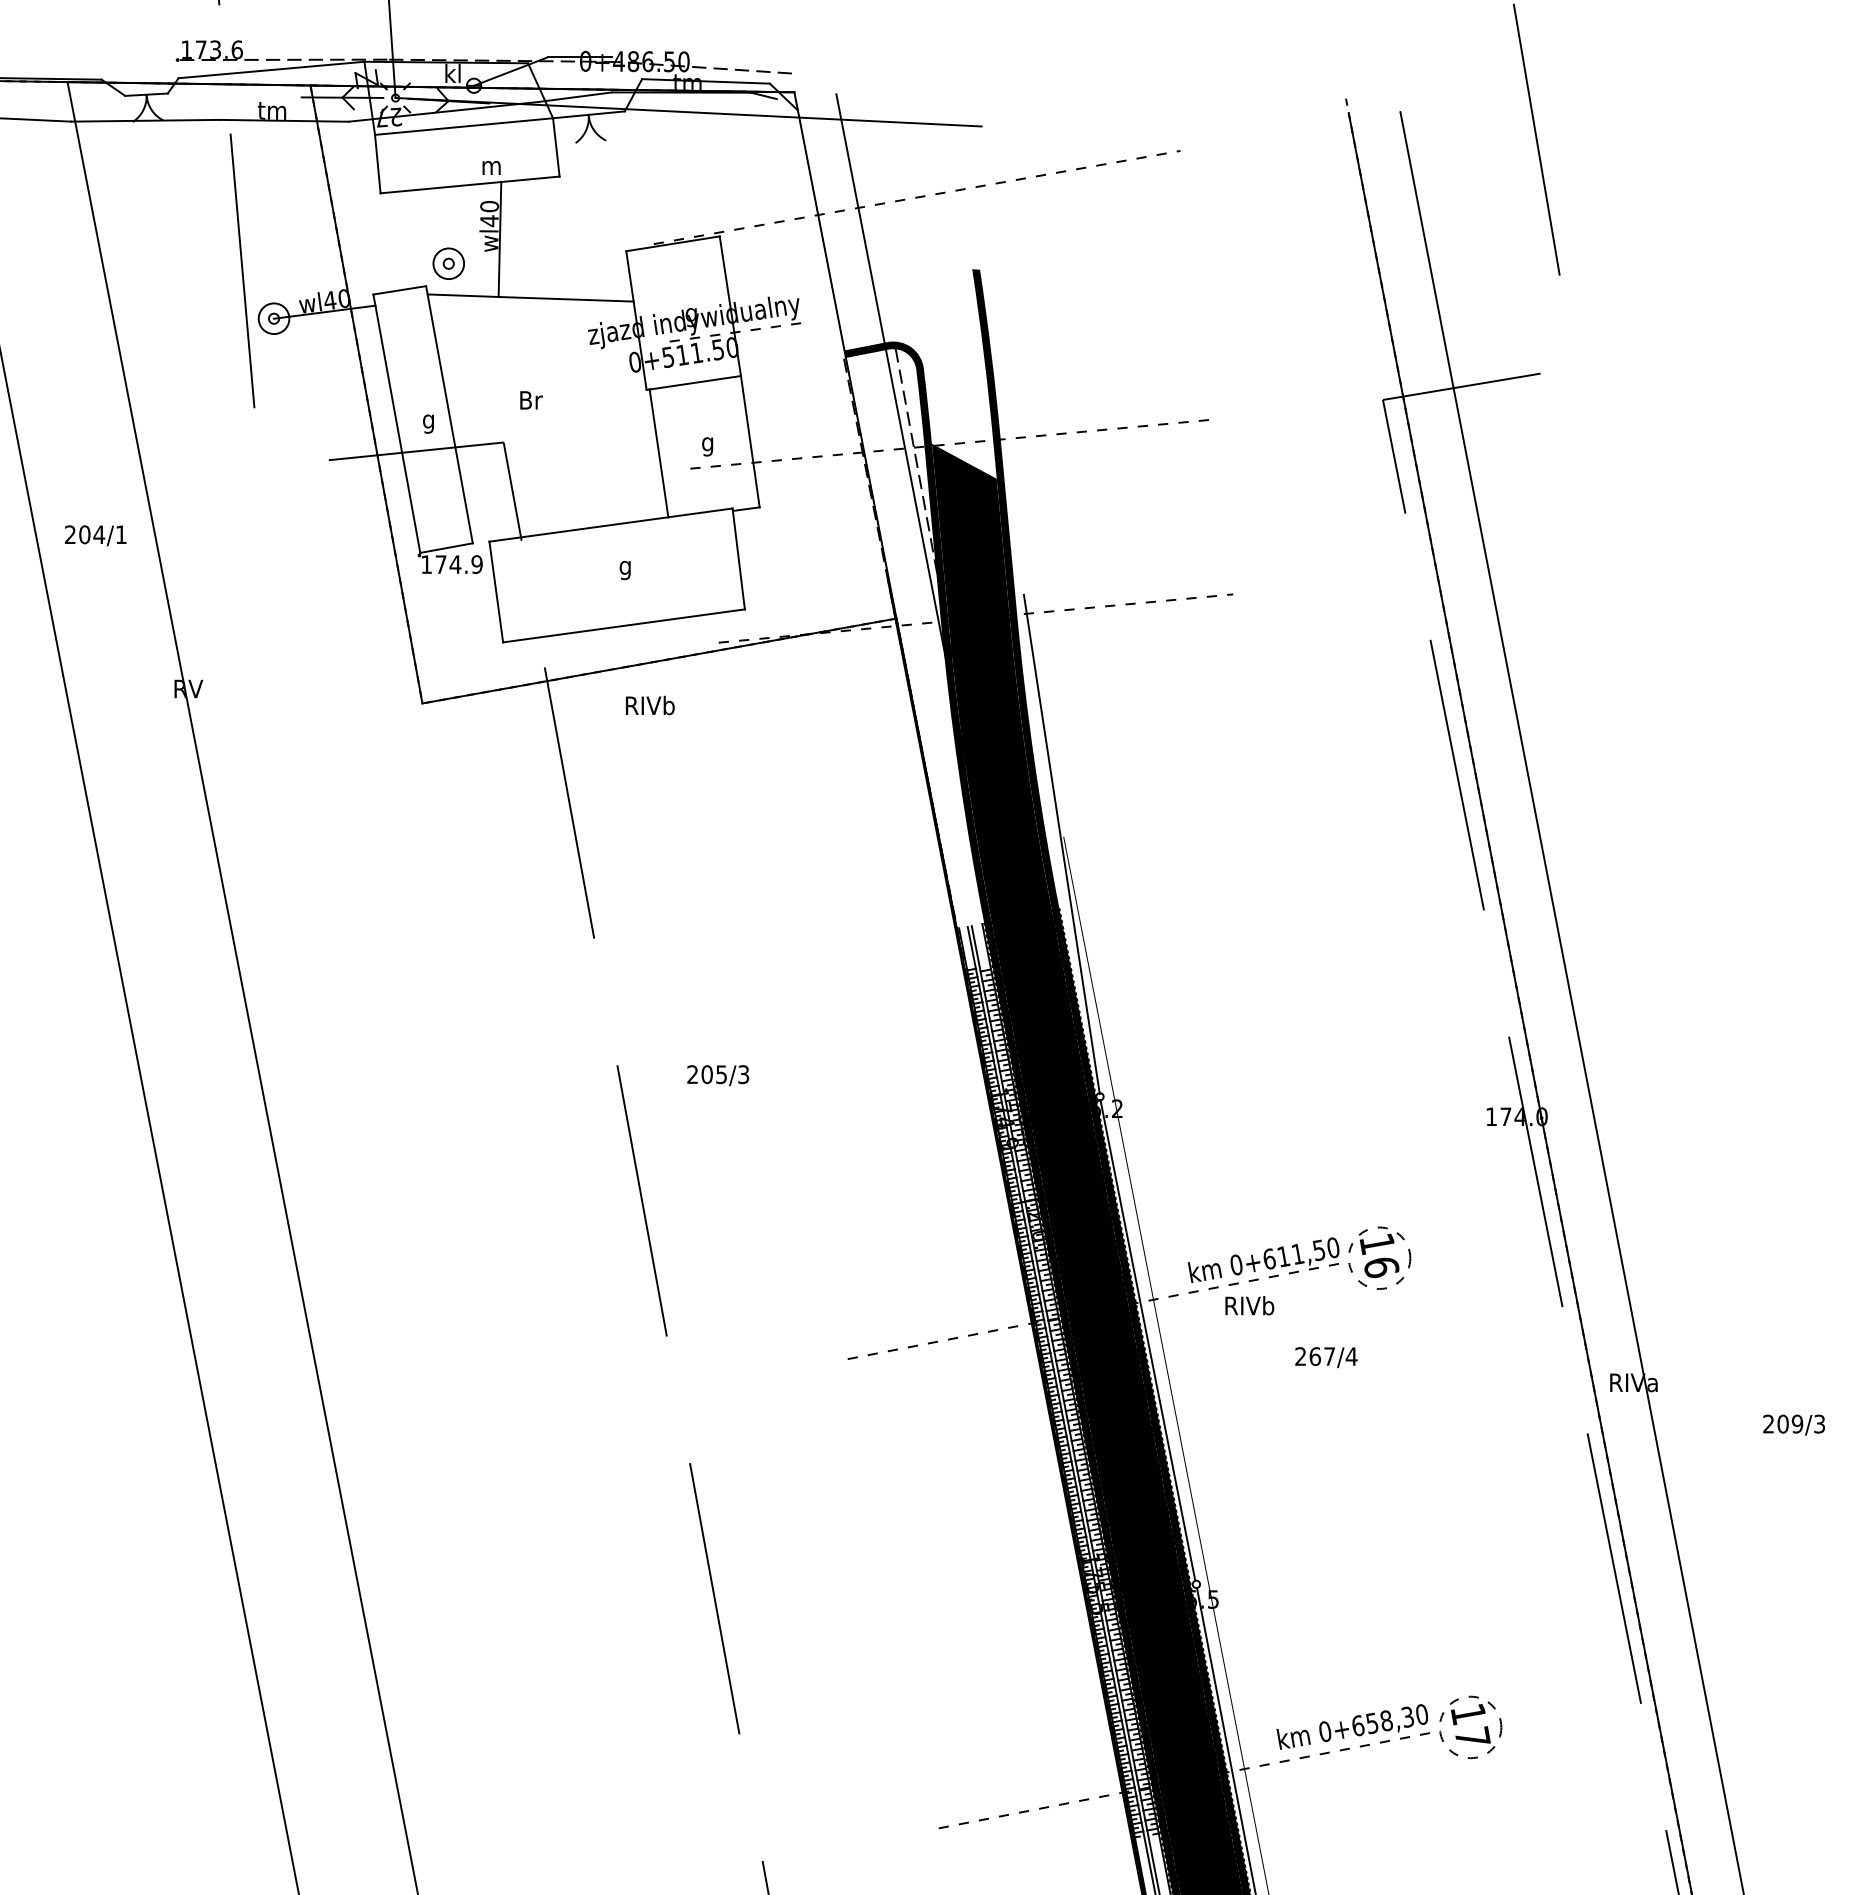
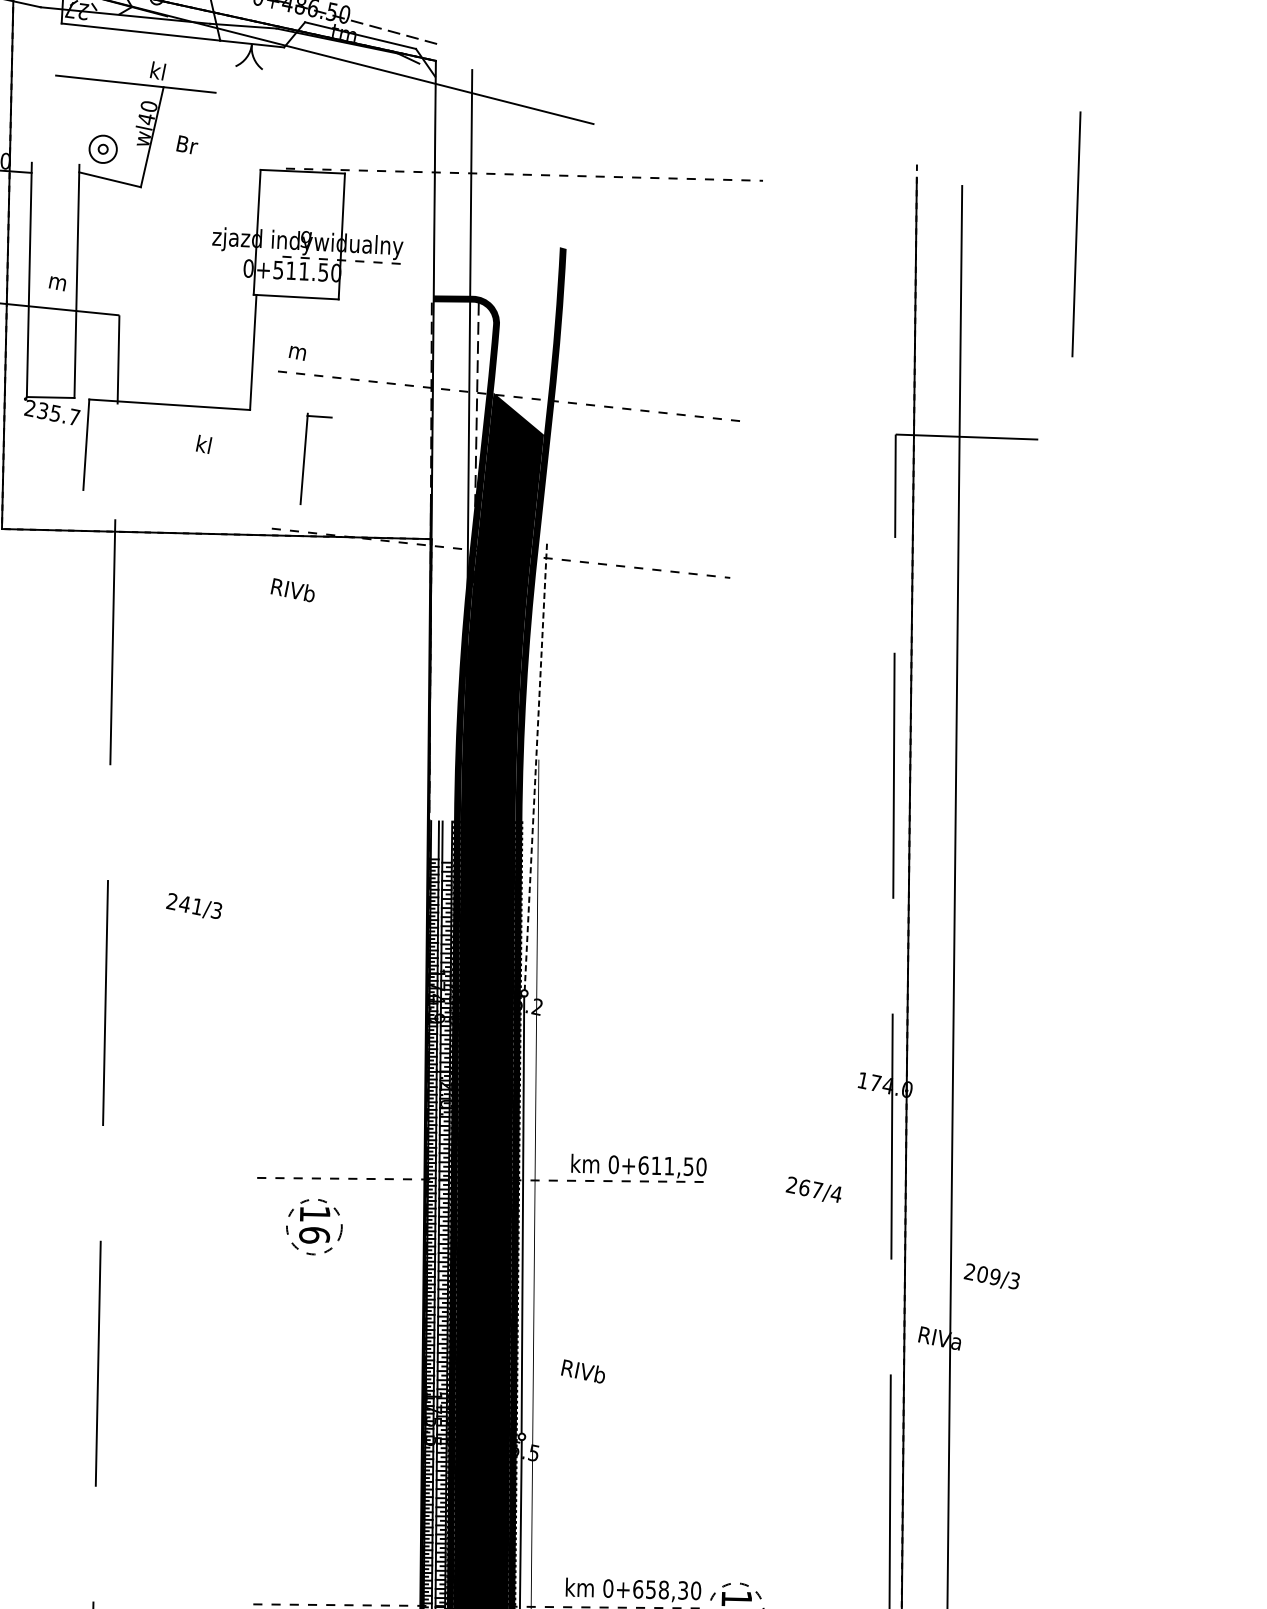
line: (556, 147) -> (218, 66), removed
line: (377, 163) -> (58, 48), removed
text: (491, 164) -> (158, 70), m -> kl
line: (399, 290) -> (55, 163), removed
line: (565, 298) -> (199, 200), removed
text: (531, 400) -> (187, 145), moved
text: (428, 423) -> (57, 285), g -> m
line: (749, 441) -> (334, 358), removed
text: (708, 446) -> (297, 355), g -> m
line: (700, 512) -> (279, 411), removed
text: (451, 564) -> (52, 412), 174.9 -> 235.7
text: (625, 567) -> (203, 446), g -> kl
line: (623, 625) -> (191, 496), removed
text: (650, 705) -> (293, 590), moved
line: (1061, 844) -> (535, 766), solid -> dashed
text: (713, 1074) -> (190, 905), 205/3 -> 241/3
part: (1379, 1257) -> (314, 1226), moved
text: (1249, 1305) -> (583, 1371), moved
text: (1326, 1357) -> (814, 1190), moved
text: (1793, 1424) -> (991, 1276), moved

